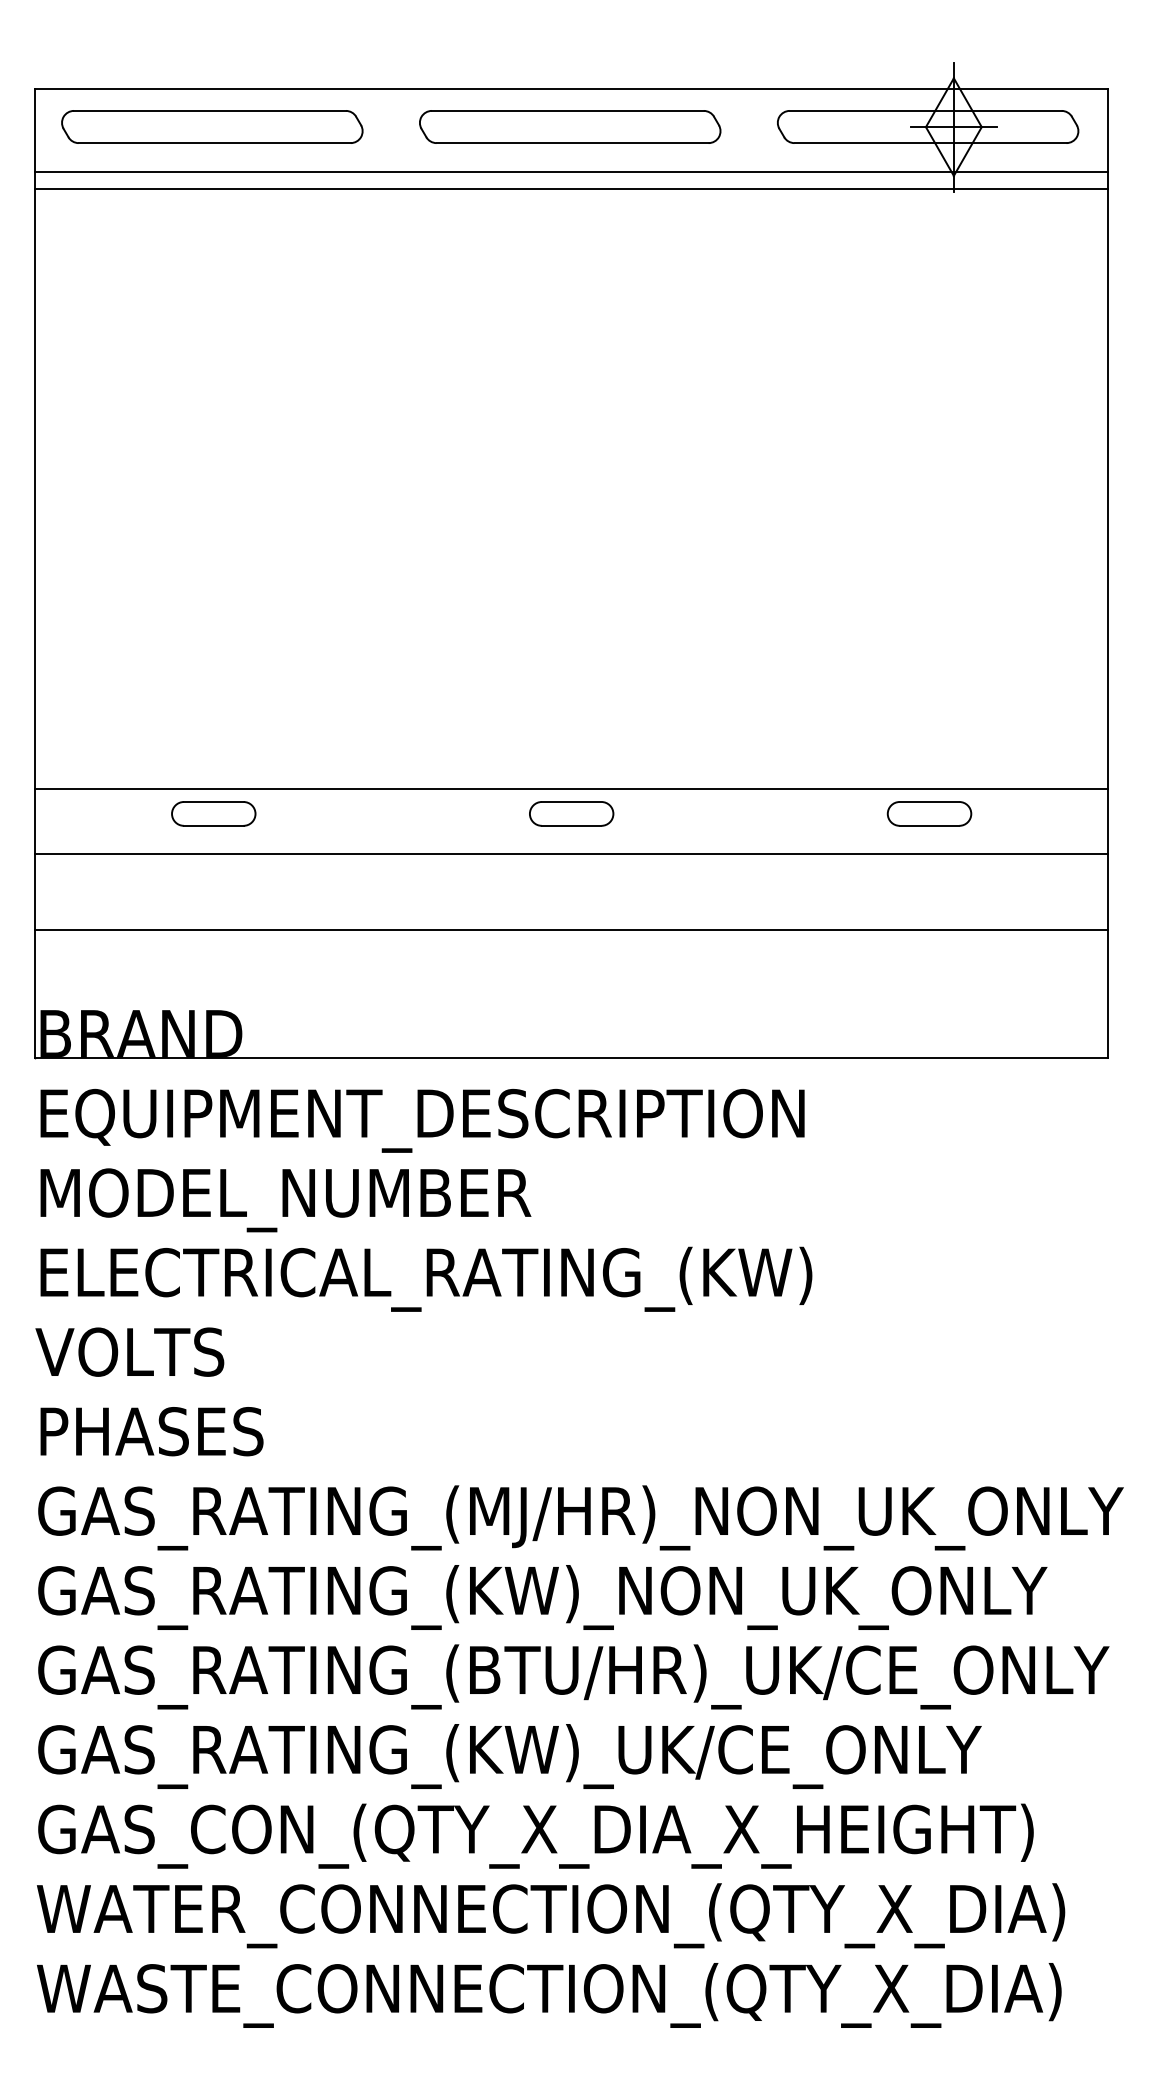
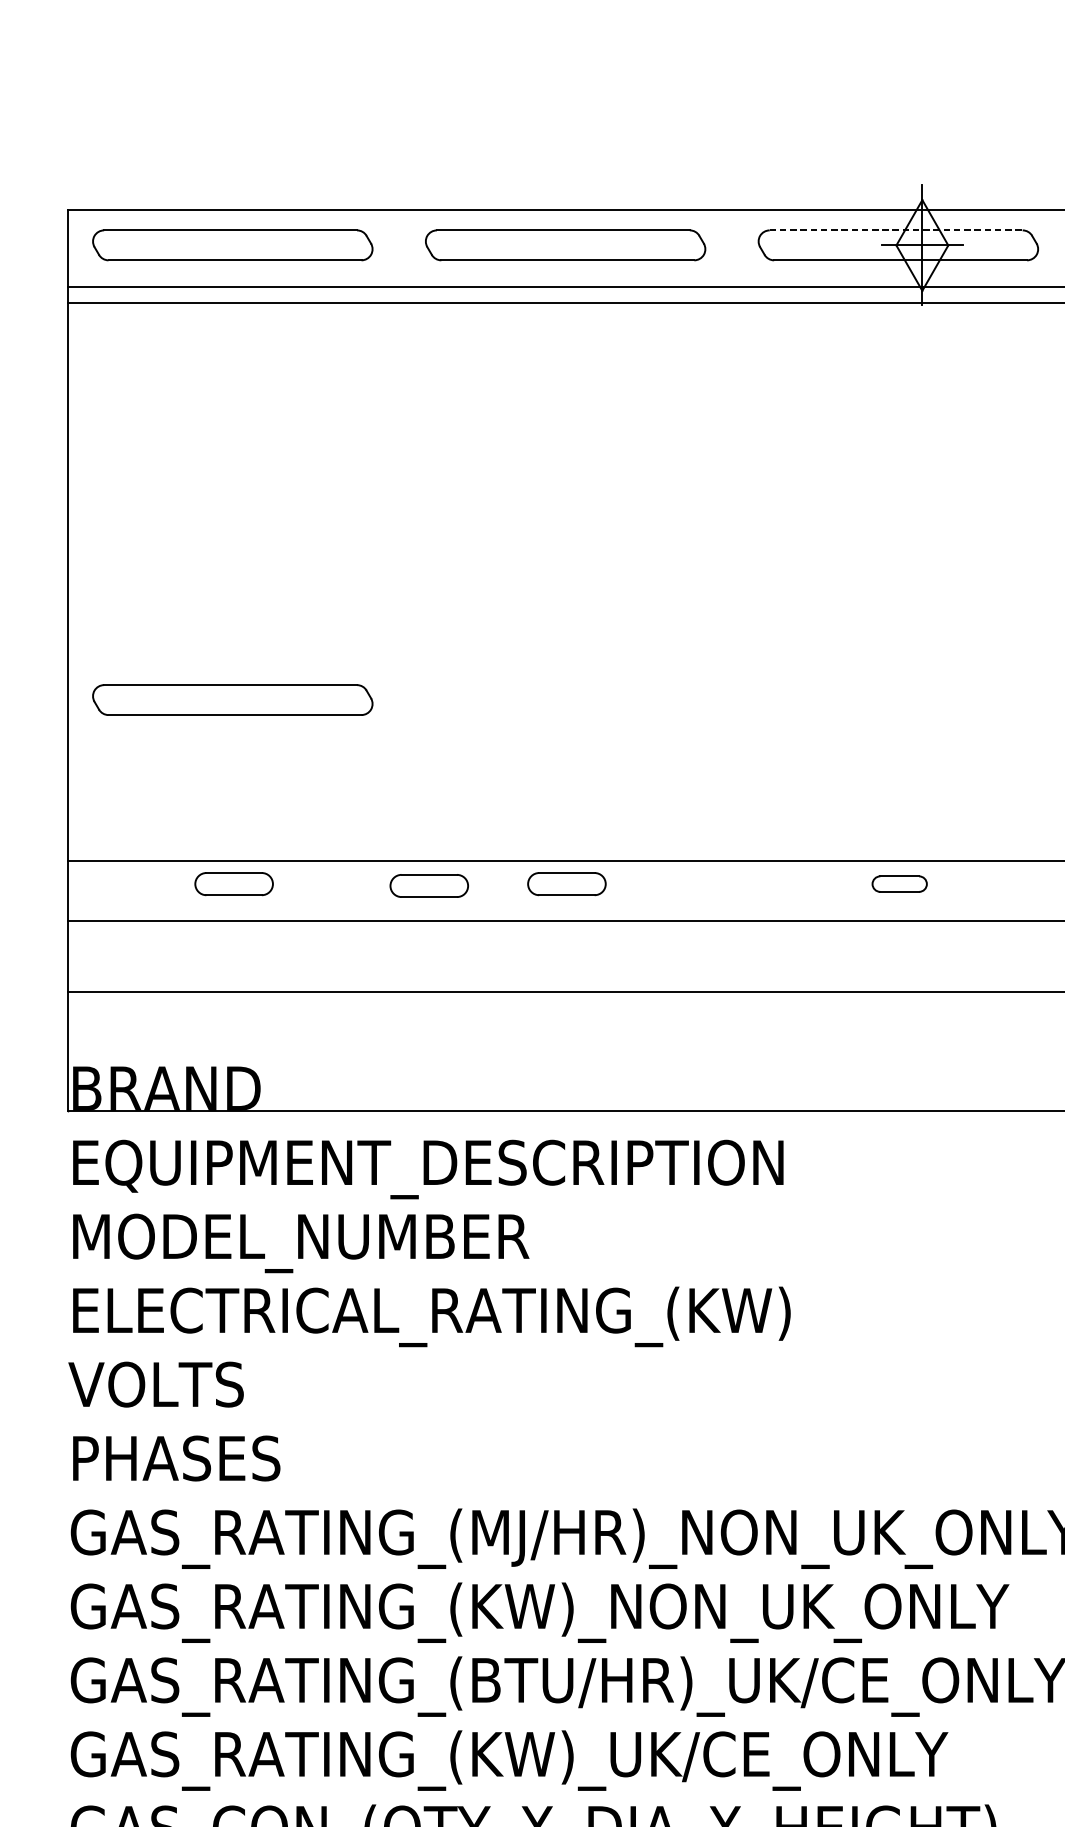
line: (925, 110) -> (895, 230), solid -> dashed
part: (212, 615) -> (232, 699), added
part: (929, 813) -> (899, 883), size x0.7
part: (423, 815) -> (429, 885), added

